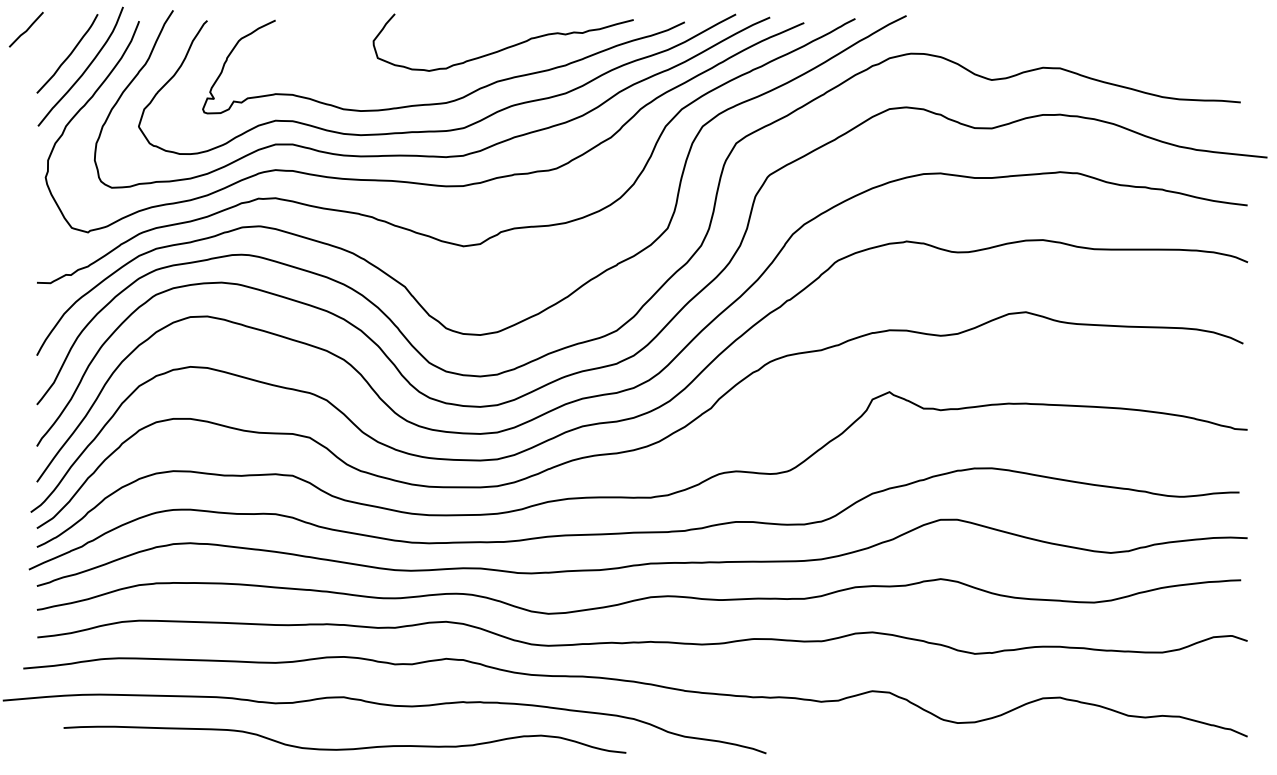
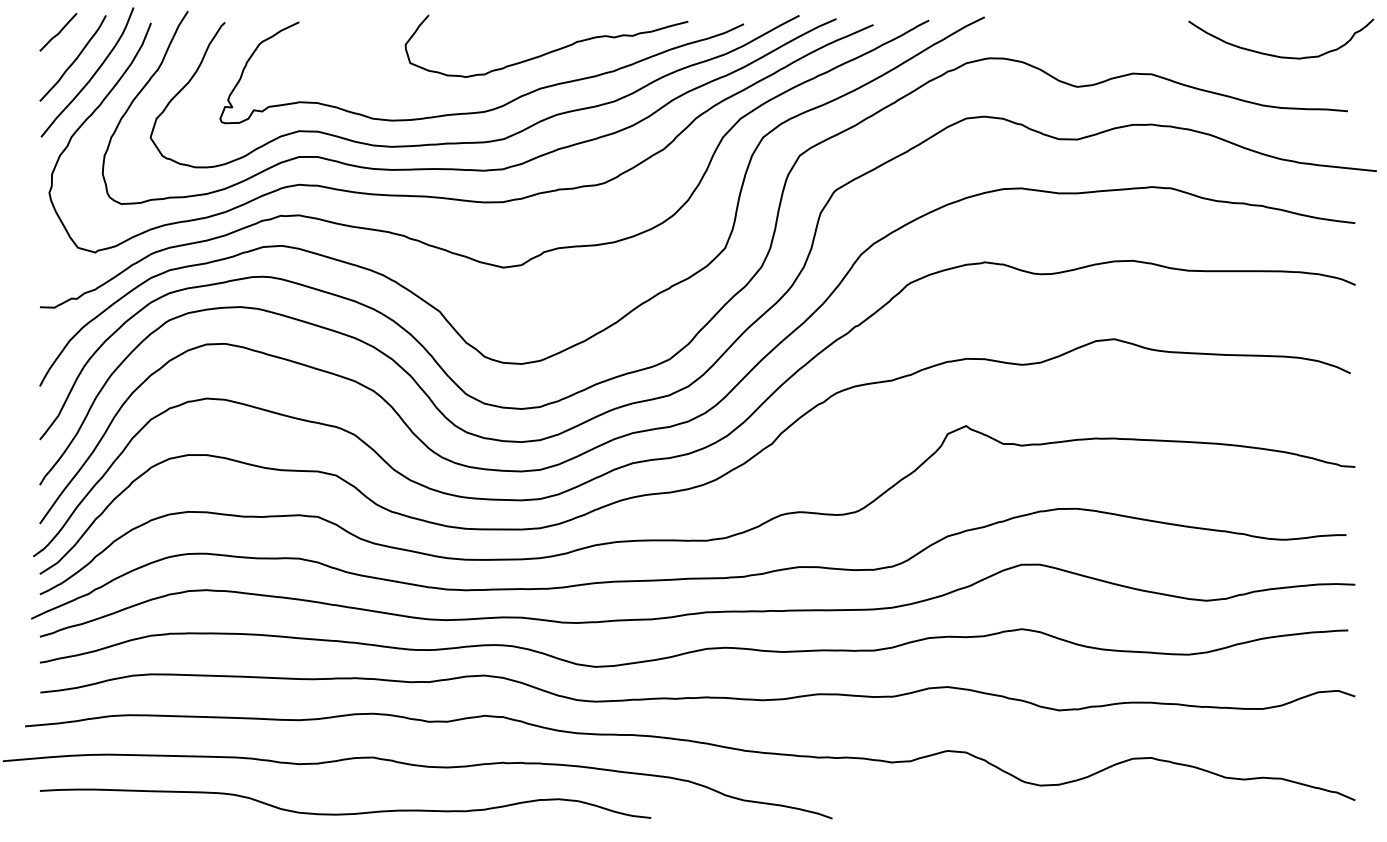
line: (27, 29) -> (59, 31), moved
curve: (1176, 51) -> (1278, 55), added
curve: (344, 748) -> (345, 813), moved

